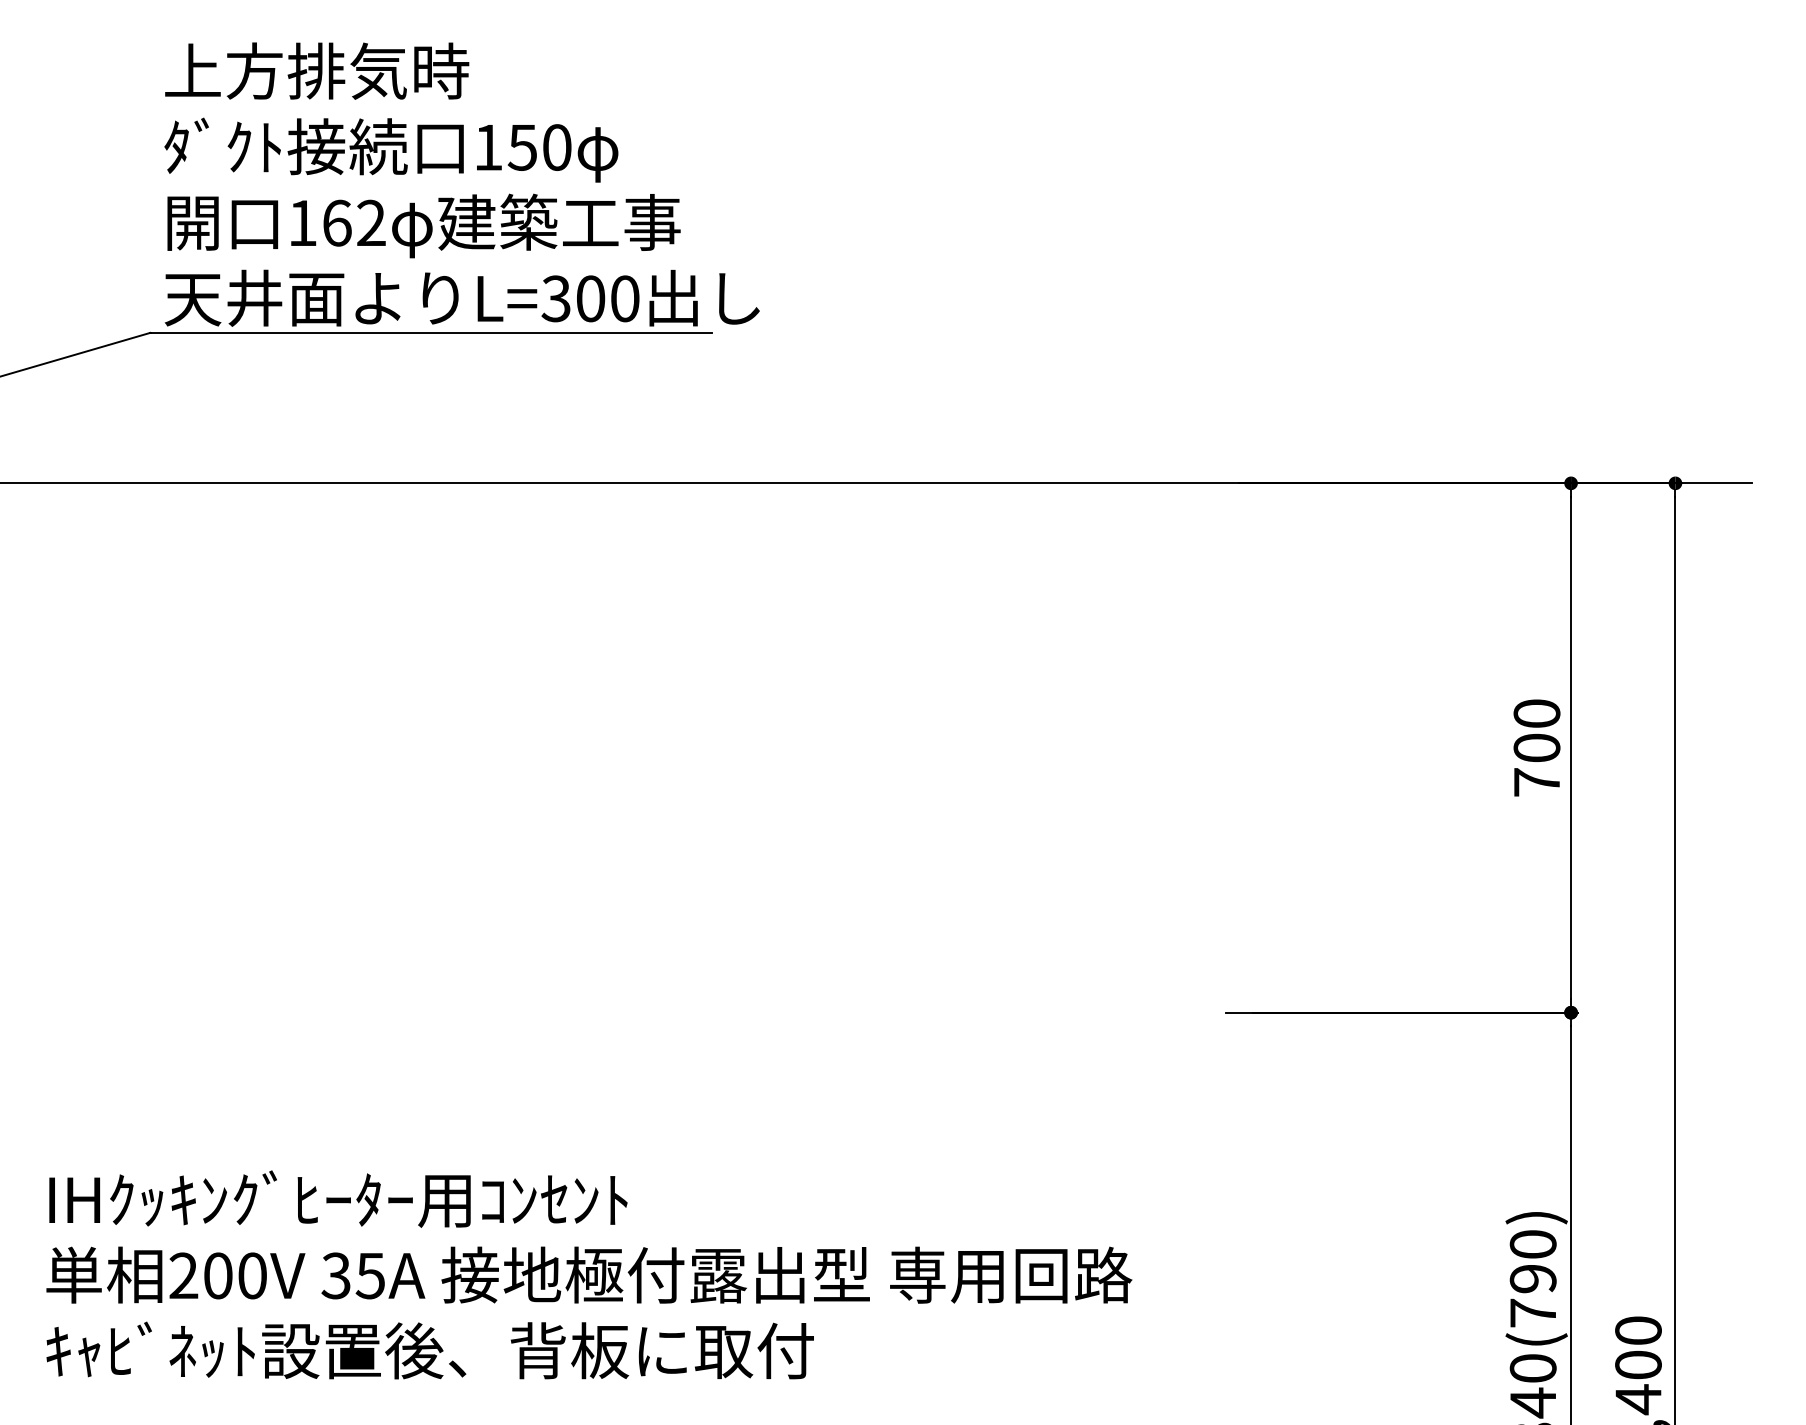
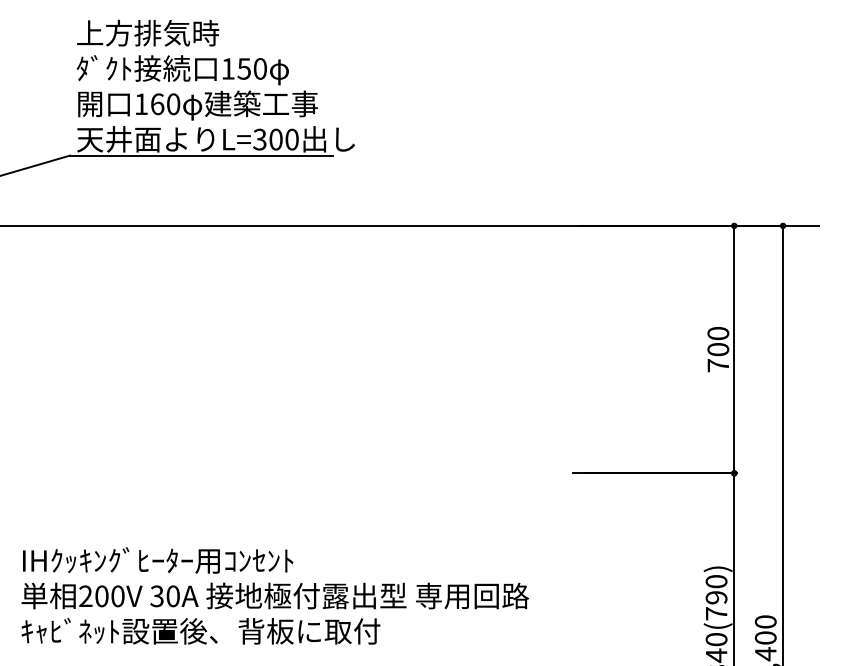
text: (371, 223) -> (173, 104), 162 -> 160
text: (369, 1276) -> (172, 596), 35A -> 30A

